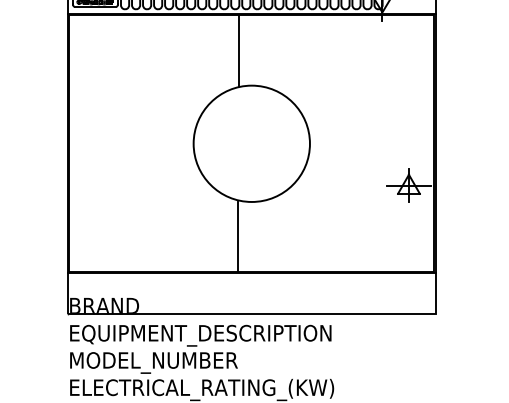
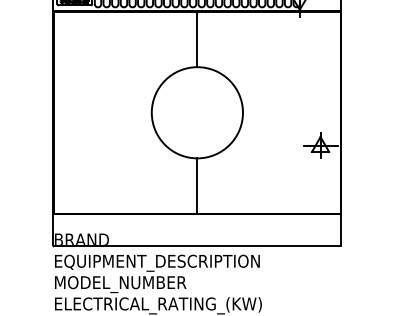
line: (239, 50) -> (197, 39), moved
line: (237, 236) -> (197, 185), moved

